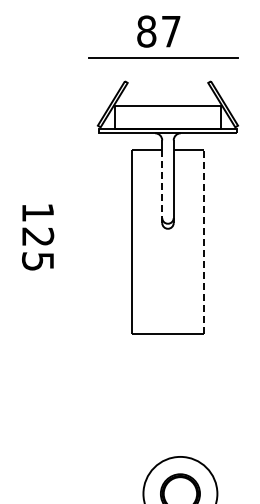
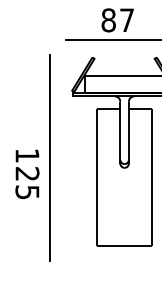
line: (162, 184) -> (120, 134), dashed -> solid
line: (67, 215) -> (49, 157), added
line: (204, 241) -> (151, 177), dashed -> solid

